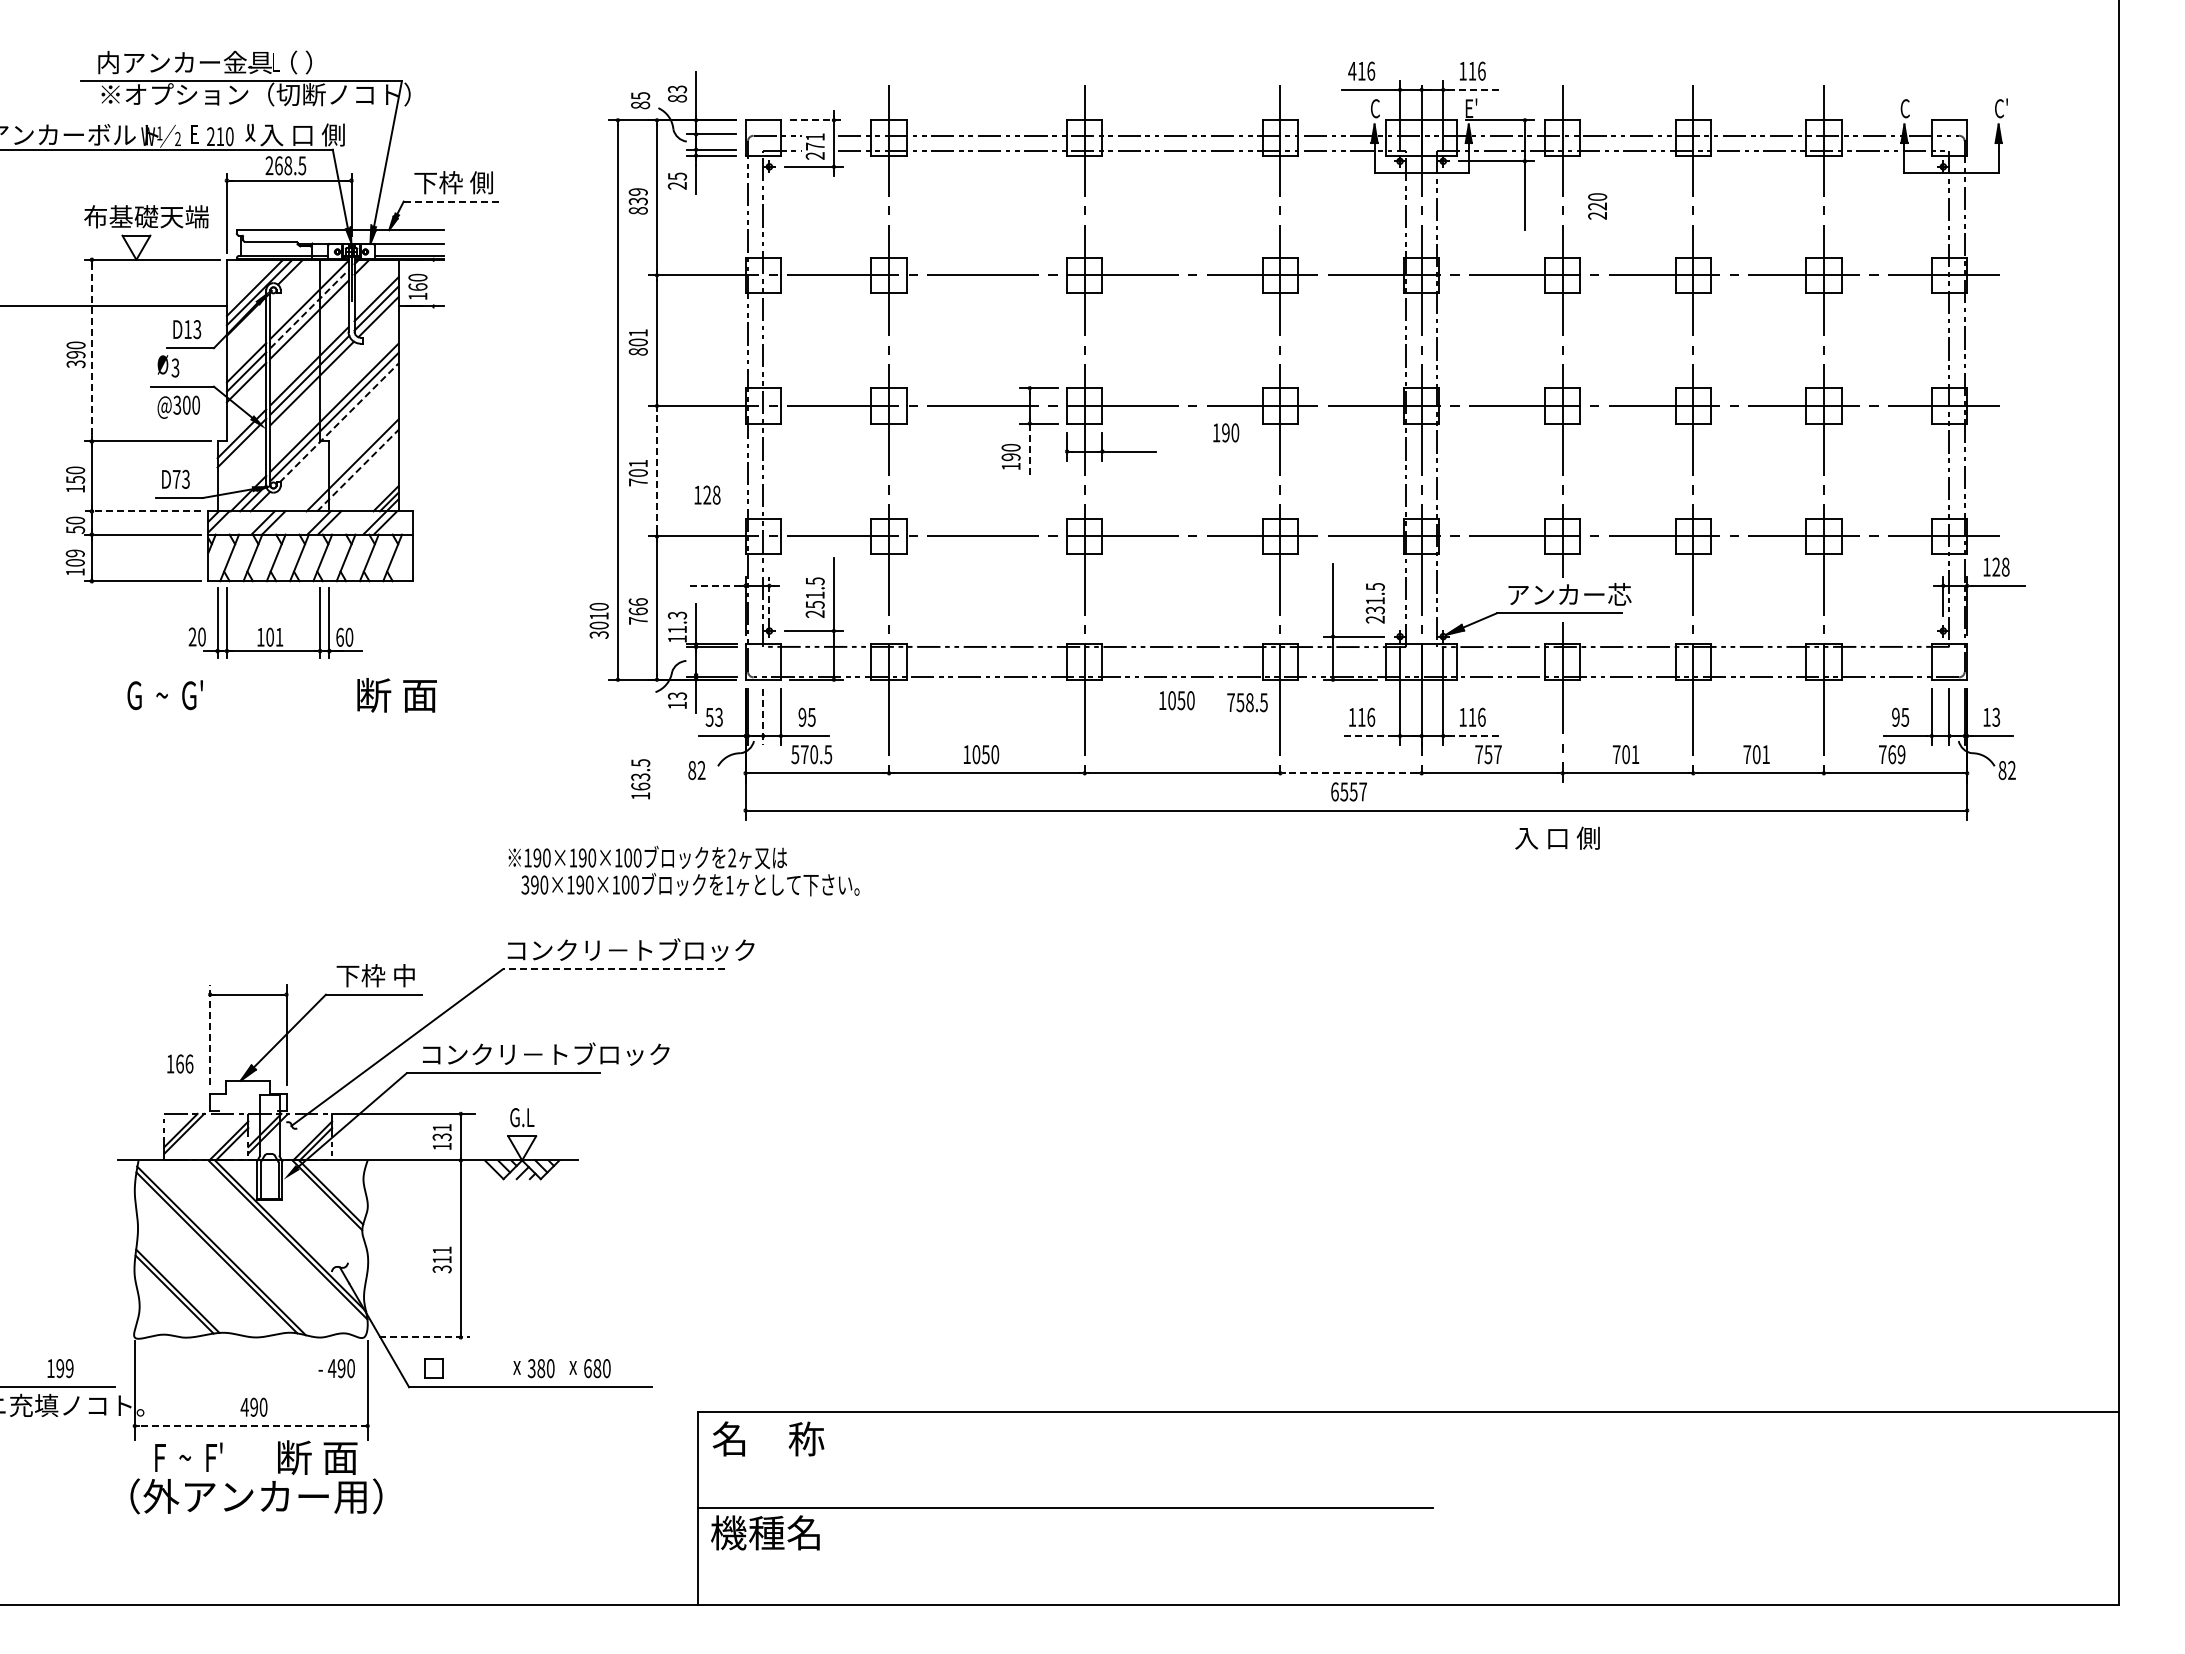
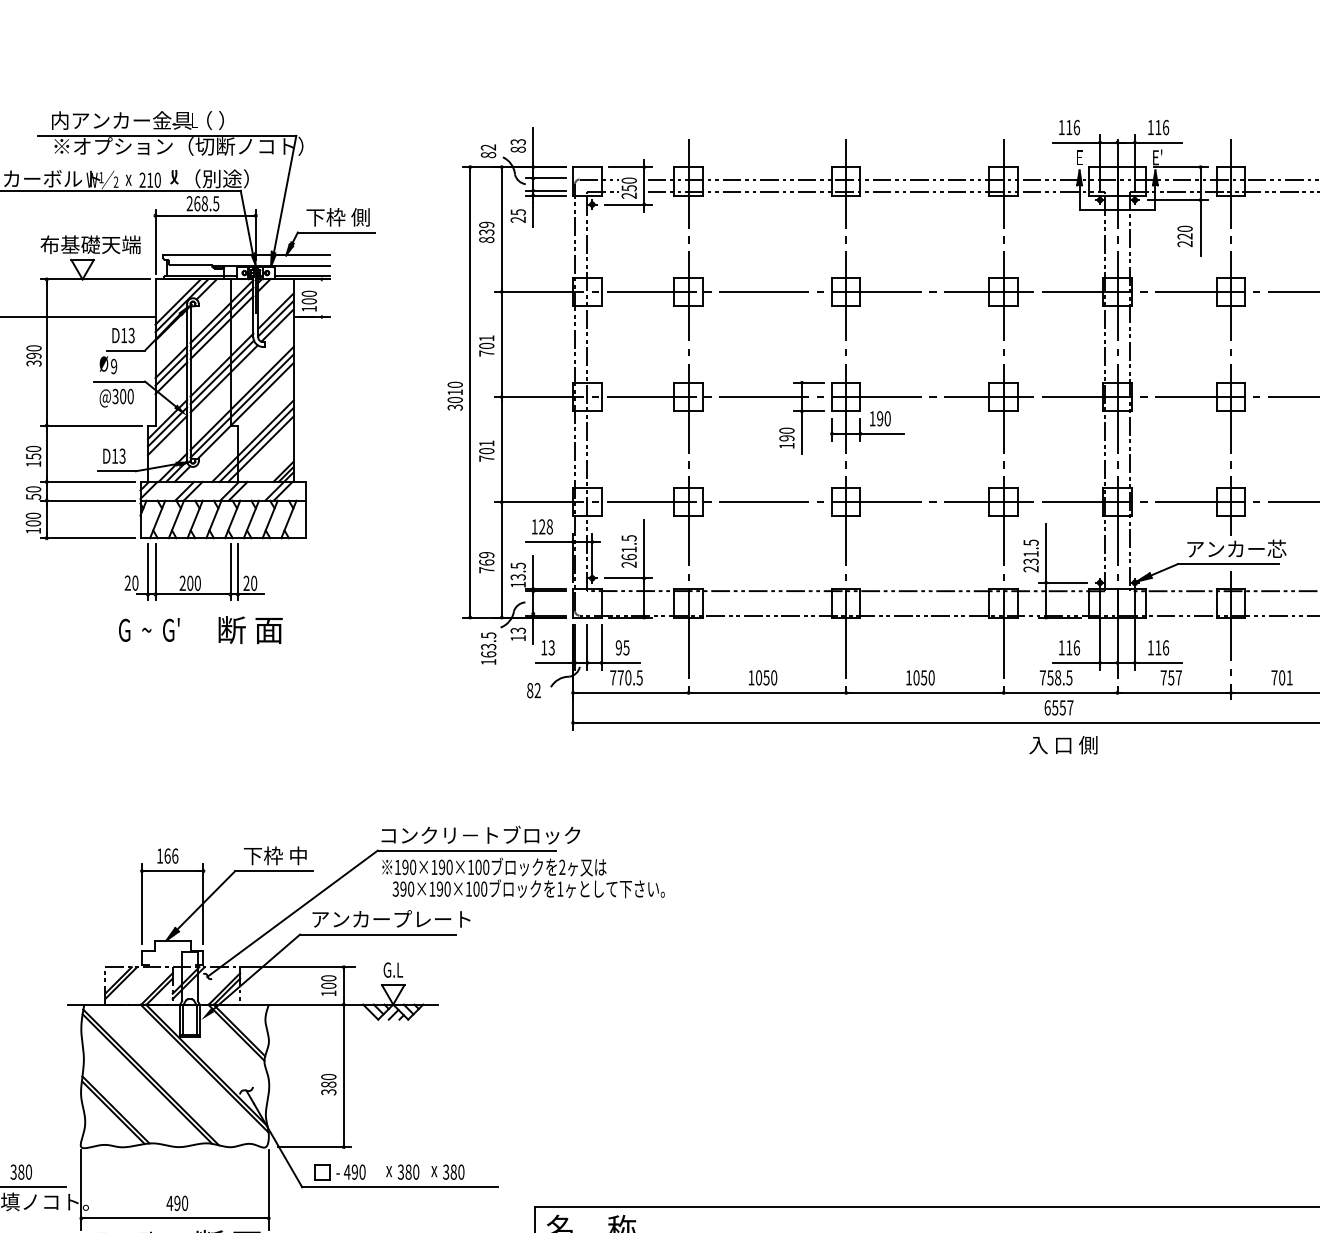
text: (1352, 71) -> (1061, 127), 416 -> 116
line: (1474, 89) -> (1160, 142), dashed -> solid
text: (640, 95) -> (488, 147), 85 -> 82
text: (1375, 108) -> (1080, 157), C -> E
line: (816, 120) -> (630, 167), dashed -> solid
text: (193, 134) -> (128, 178), E -> x
text: (302, 134) -> (216, 178), 入 口 側 -> （別途）
text: (814, 141) -> (628, 184), 271 -> 250
line: (451, 201) -> (336, 232), dashed -> solid
text: (1597, 206) -> (1184, 236), moved
text: (417, 286) -> (308, 300), 160 -> 100
line: (309, 308) -> (221, 318), dashed -> solid
line: (91, 351) -> (46, 353), dashed -> solid
text: (637, 351) -> (486, 353), 801 -> 701
text: (175, 367) -> (114, 366), 3 -> 9
line: (339, 422) -> (246, 410), dashed -> solid
text: (1226, 432) -> (880, 418), moved
line: (1029, 450) -> (801, 432), dashed -> solid
line: (241, 453) -> (167, 435), added
line: (347, 460) -> (252, 441), added
line: (357, 470) -> (260, 449), dashed -> solid
line: (656, 471) -> (501, 449), dashed -> solid
text: (176, 479) -> (114, 456), D73 -> D13
text: (707, 494) -> (542, 526), moved
line: (142, 511) -> (87, 482), dashed -> solid
text: (75, 553) -> (33, 515), 109 -> 100
line: (714, 585) -> (548, 541), dashed -> solid
line: (769, 600) -> (592, 553), dashed -> solid
text: (637, 601) -> (486, 554), 766 -> 769
text: (1374, 603) -> (1030, 556), moved
text: (814, 604) -> (628, 556), 251.5 -> 261.5
text: (598, 620) -> (454, 395), moved
text: (677, 622) -> (518, 571), 11.3 -> 13.5
text: (270, 636) -> (190, 582), 101 -> 200
text: (339, 636) -> (246, 582), 60 -> 20
text: (164, 695) -> (148, 630), moved
text: (396, 695) -> (250, 630), moved
text: (1176, 700) -> (920, 677), moved
text: (1247, 702) -> (1056, 677), moved
text: (709, 717) -> (544, 647), 53 -> 13
line: (763, 717) -> (587, 647), dashed -> solid
line: (1368, 736) -> (1074, 663), dashed -> solid
line: (1474, 736) -> (1160, 663), dashed -> solid
text: (795, 754) -> (613, 677), 570.5 -> 770.5
line: (1351, 773) -> (1060, 693), dashed -> solid
text: (640, 779) -> (488, 648), moved
text: (1557, 837) -> (1063, 744), moved
text: (683, 870) -> (523, 877), moved
line: (613, 969) -> (466, 850), dashed -> solid
line: (210, 1035) -> (142, 904), dashed -> solid
text: (545, 1053) -> (412, 918), コンクリ－トブロック -> アンカープレート
text: (180, 1063) -> (168, 855), moved
text: (441, 1132) -> (328, 982), 131 -> 100
text: (441, 1254) -> (328, 1080), 311 -> 380
line: (424, 1337) -> (314, 1147), dashed -> solid
text: (59, 1368) -> (20, 1172), 199 -> 380
text: (336, 1368) -> (350, 1172), moved
text: (587, 1368) -> (445, 1172), 680 -> 380
line: (253, 1425) -> (176, 1218), dashed -> solid

